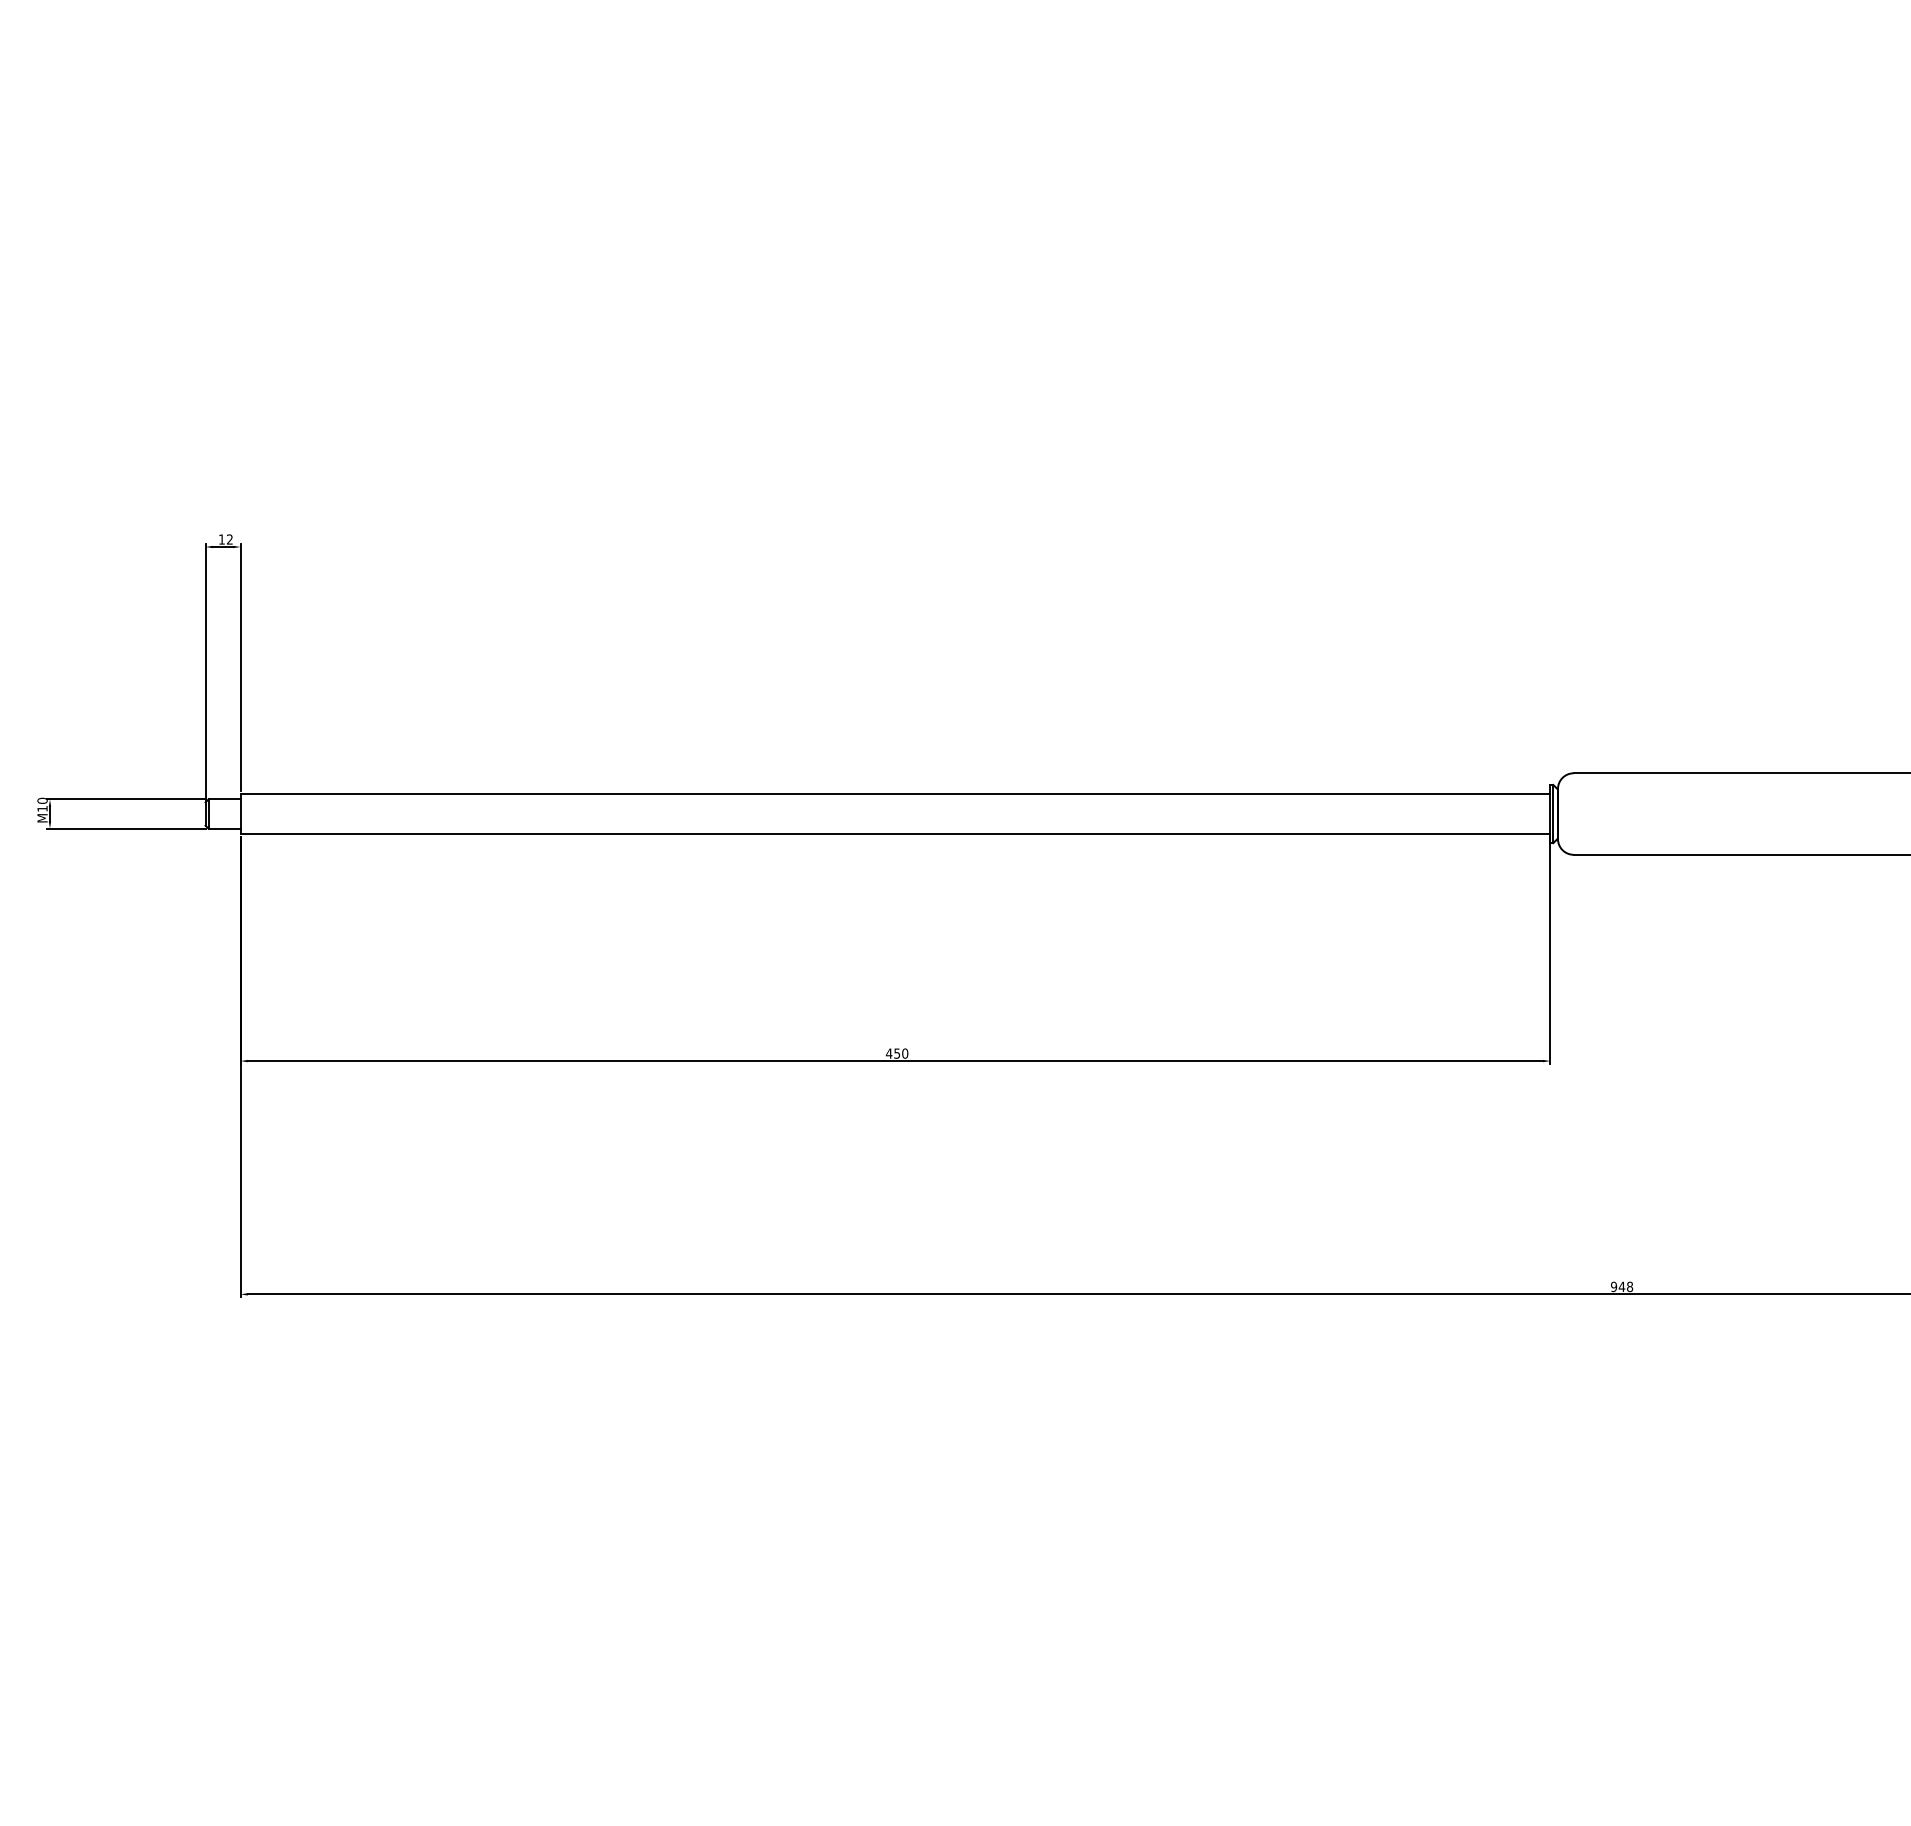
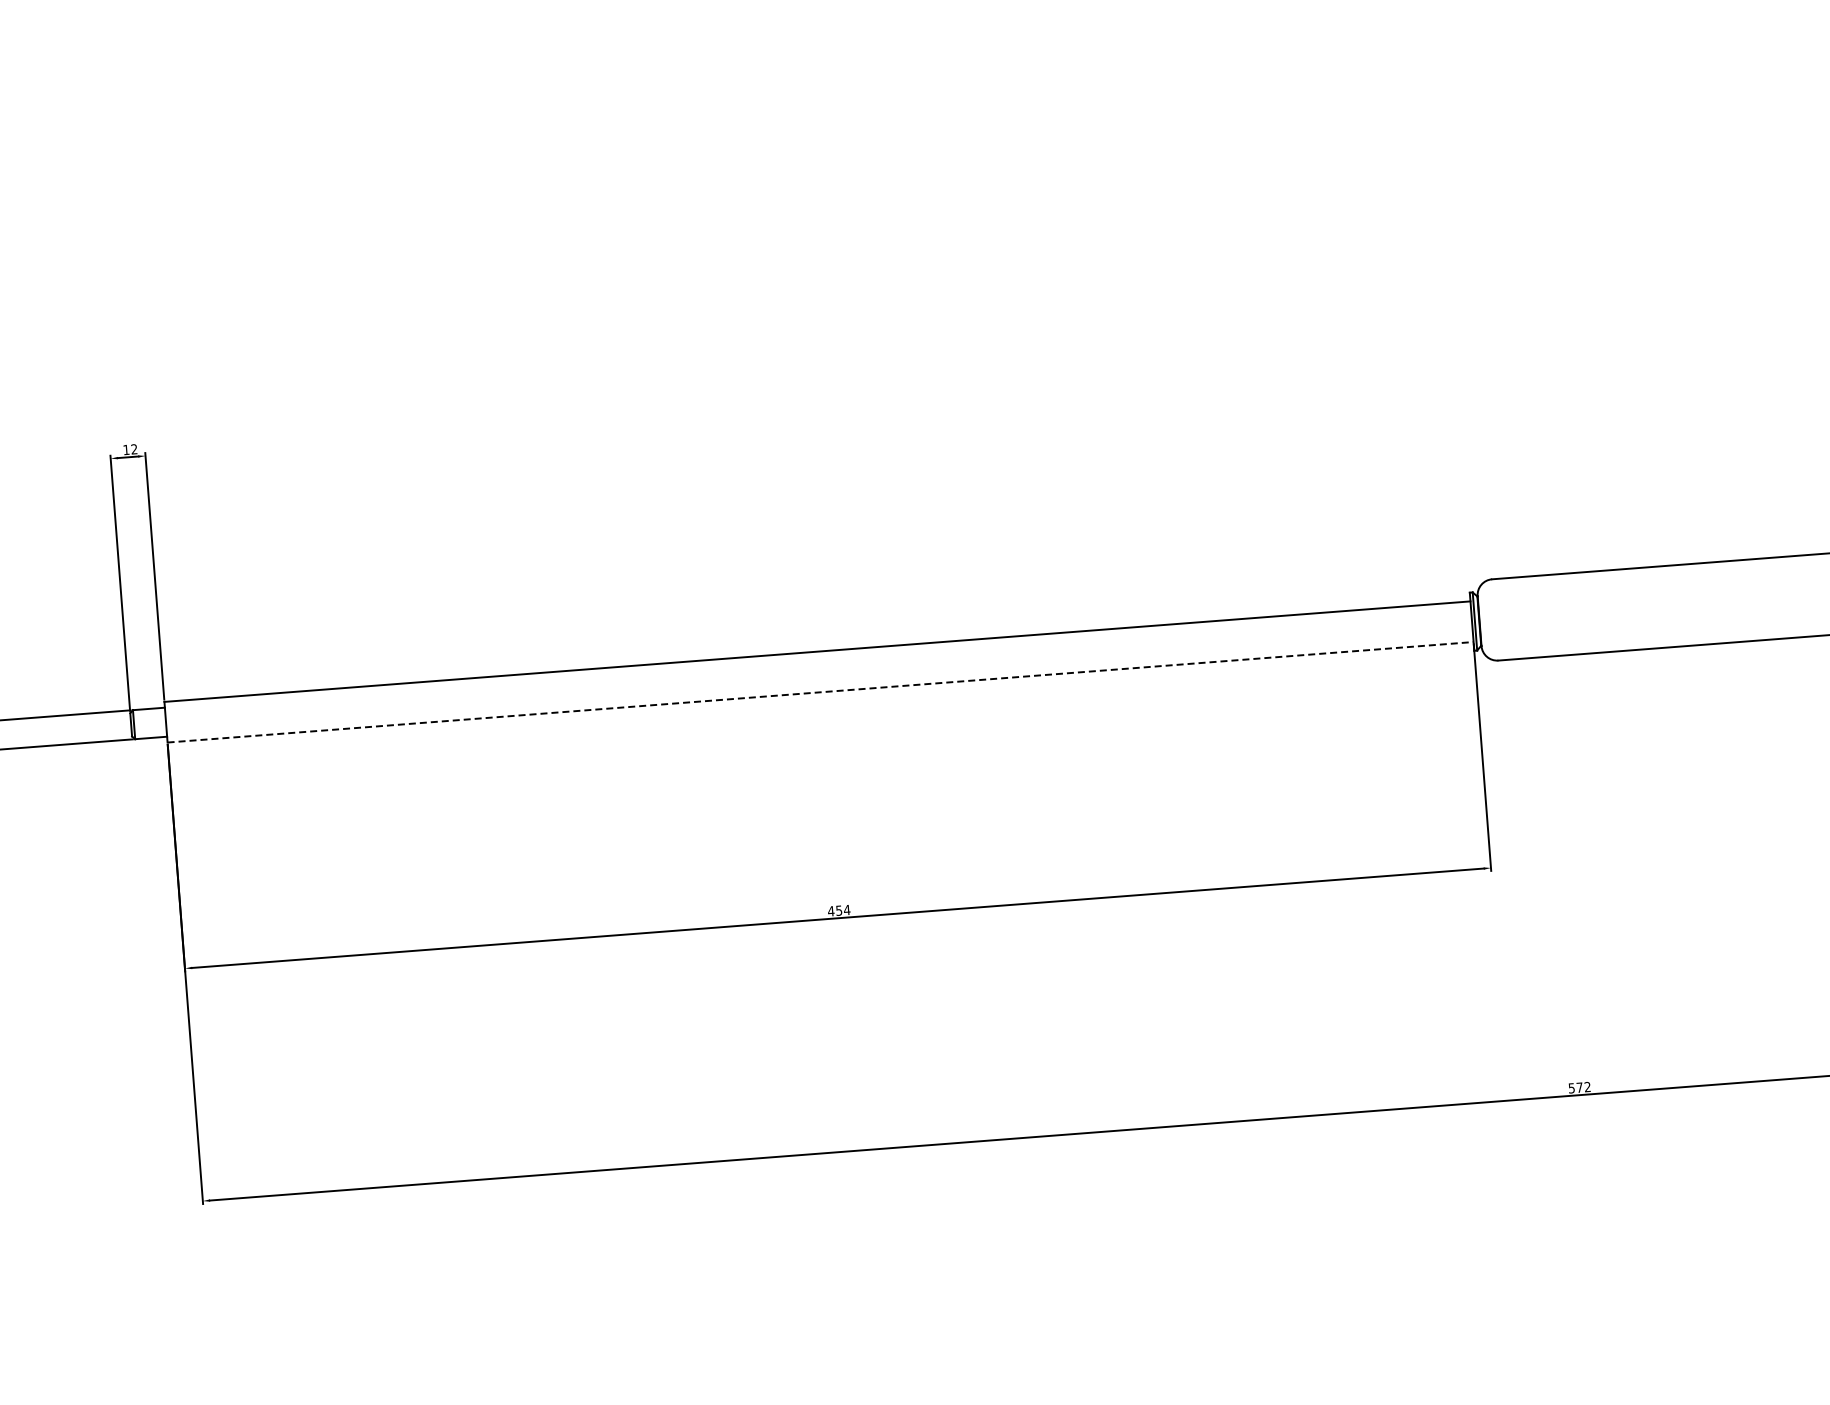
line: (895, 834) -> (820, 692), solid -> dashed
text: (904, 1053) -> (846, 910), 450 -> 454
text: (1622, 1286) -> (1580, 1087), 948 -> 572

